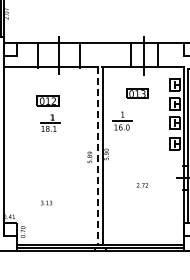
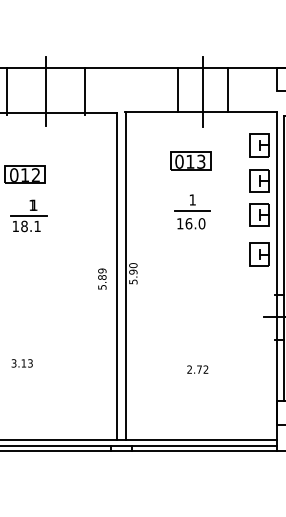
part: (122, 120) -> (192, 210), moved
line: (98, 156) -> (118, 277), dashed -> solid
text: (141, 185) -> (195, 369), moved

